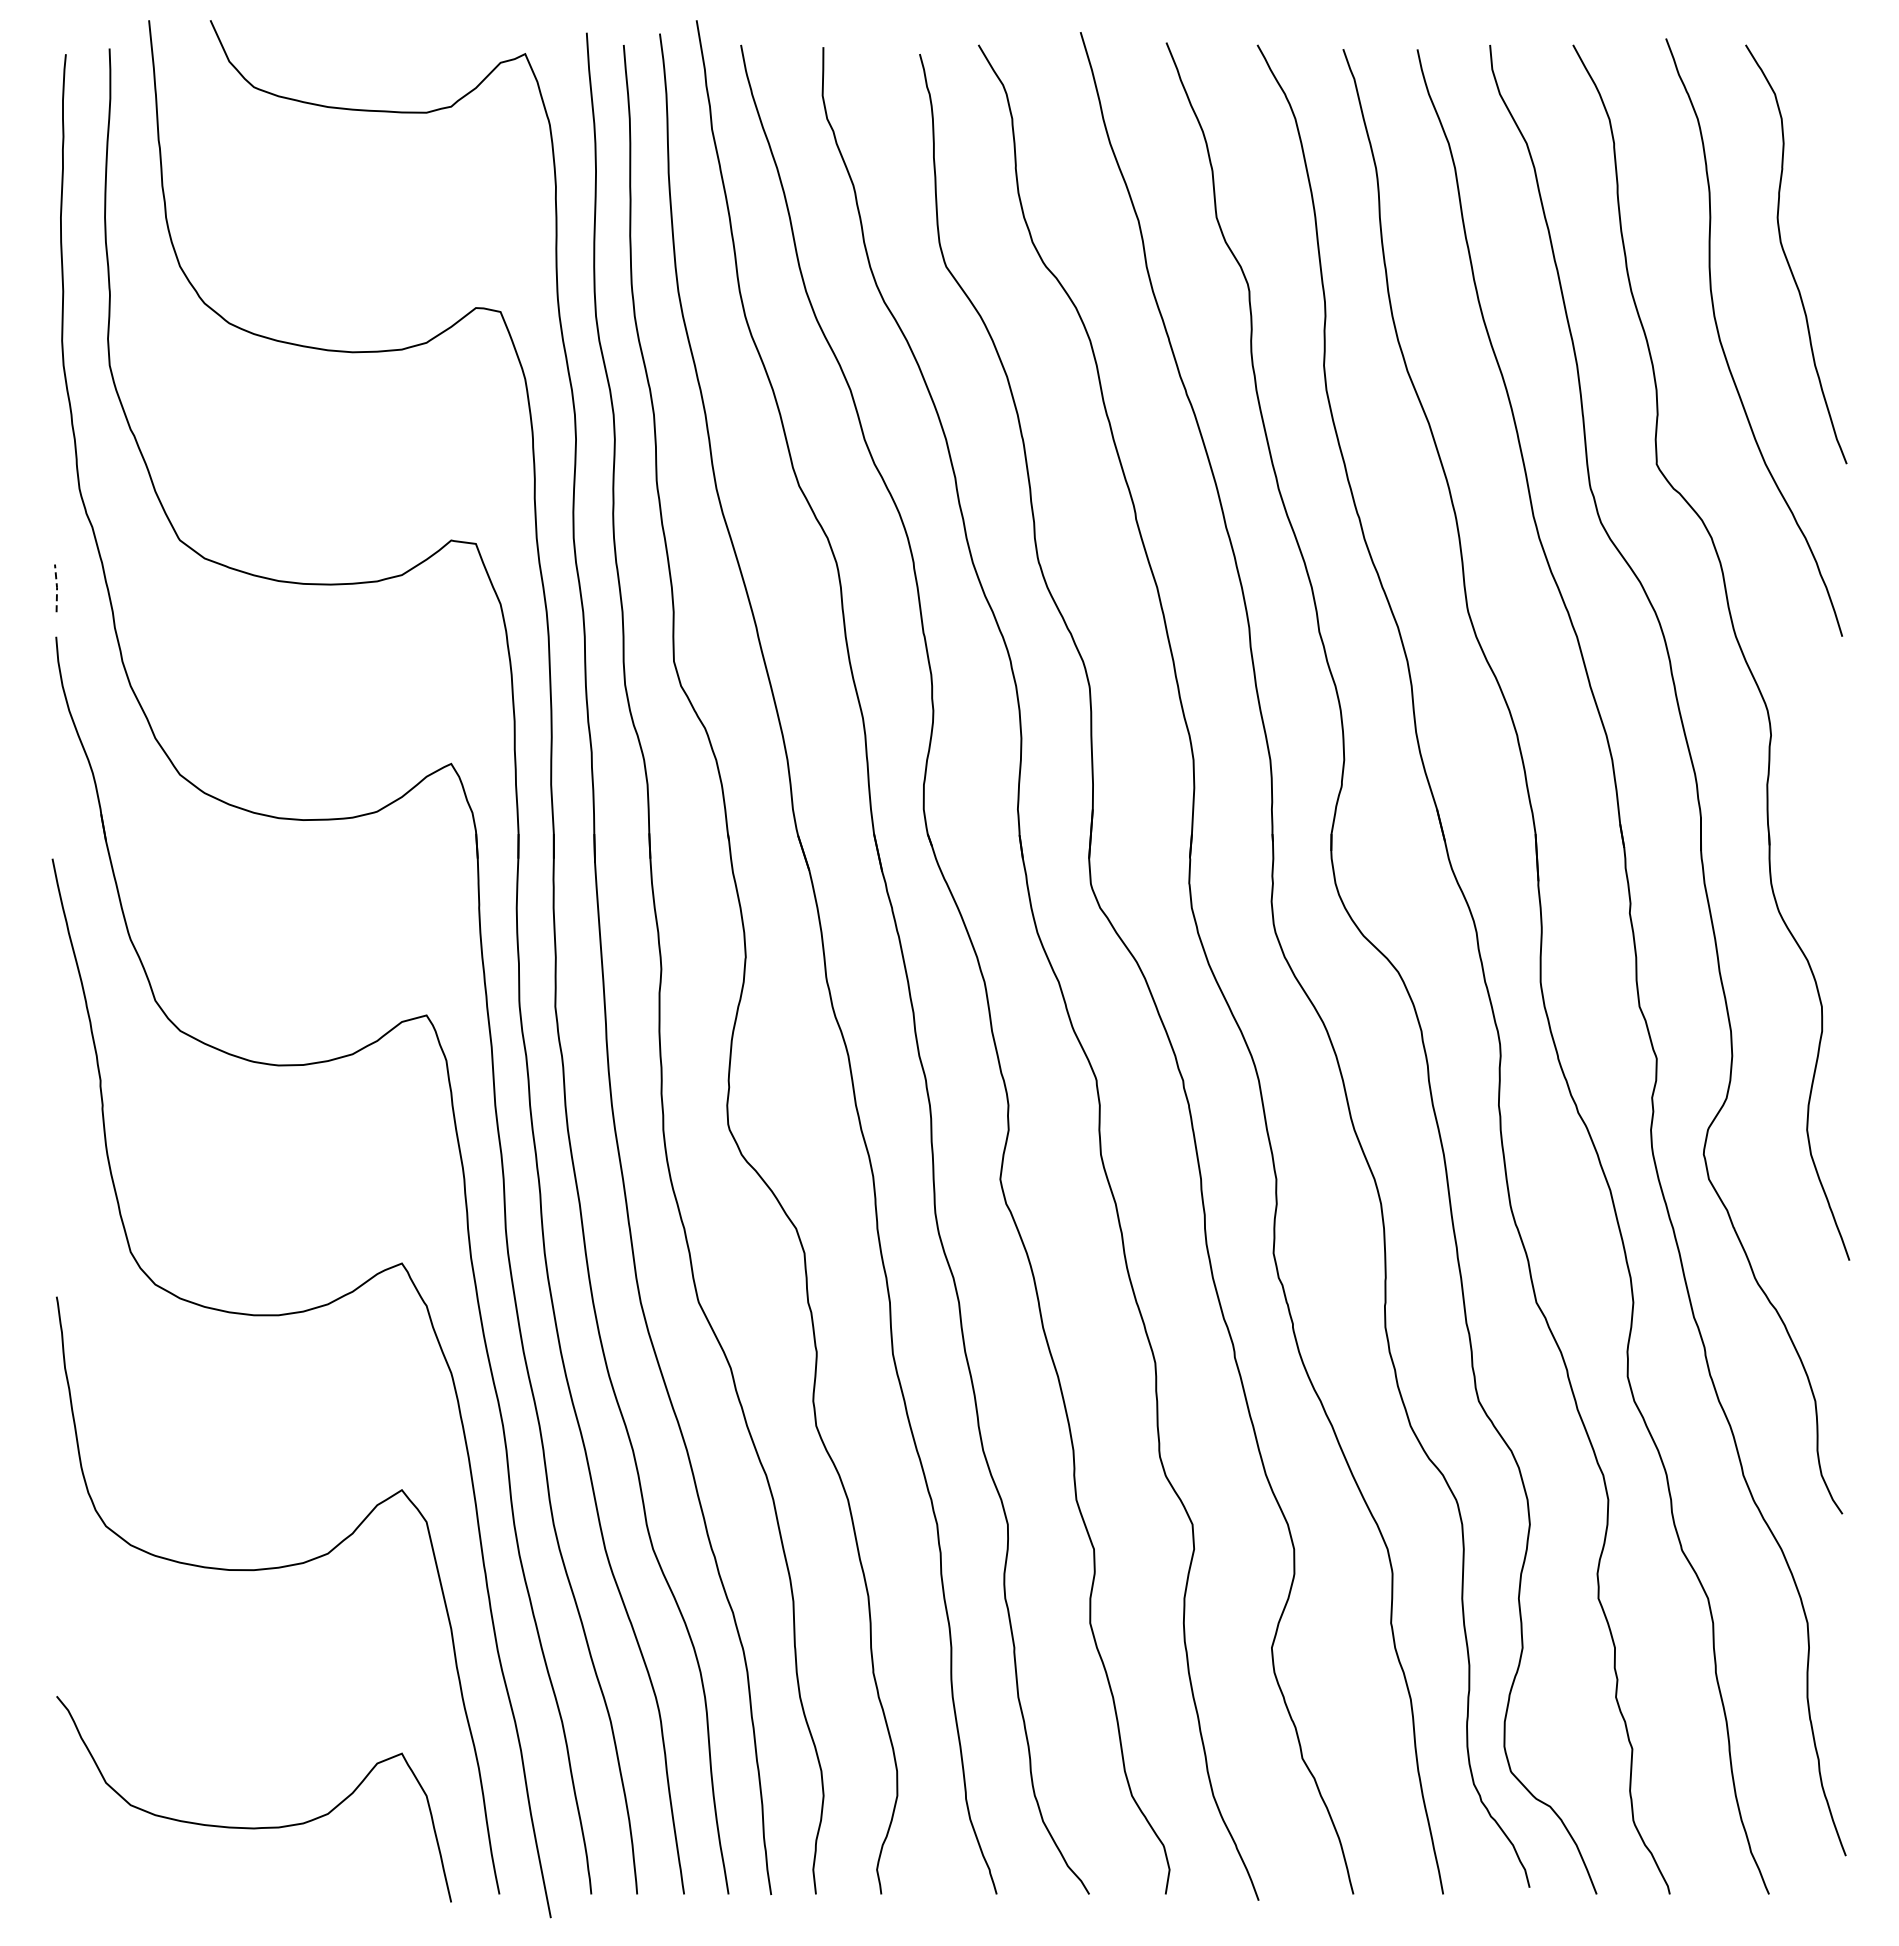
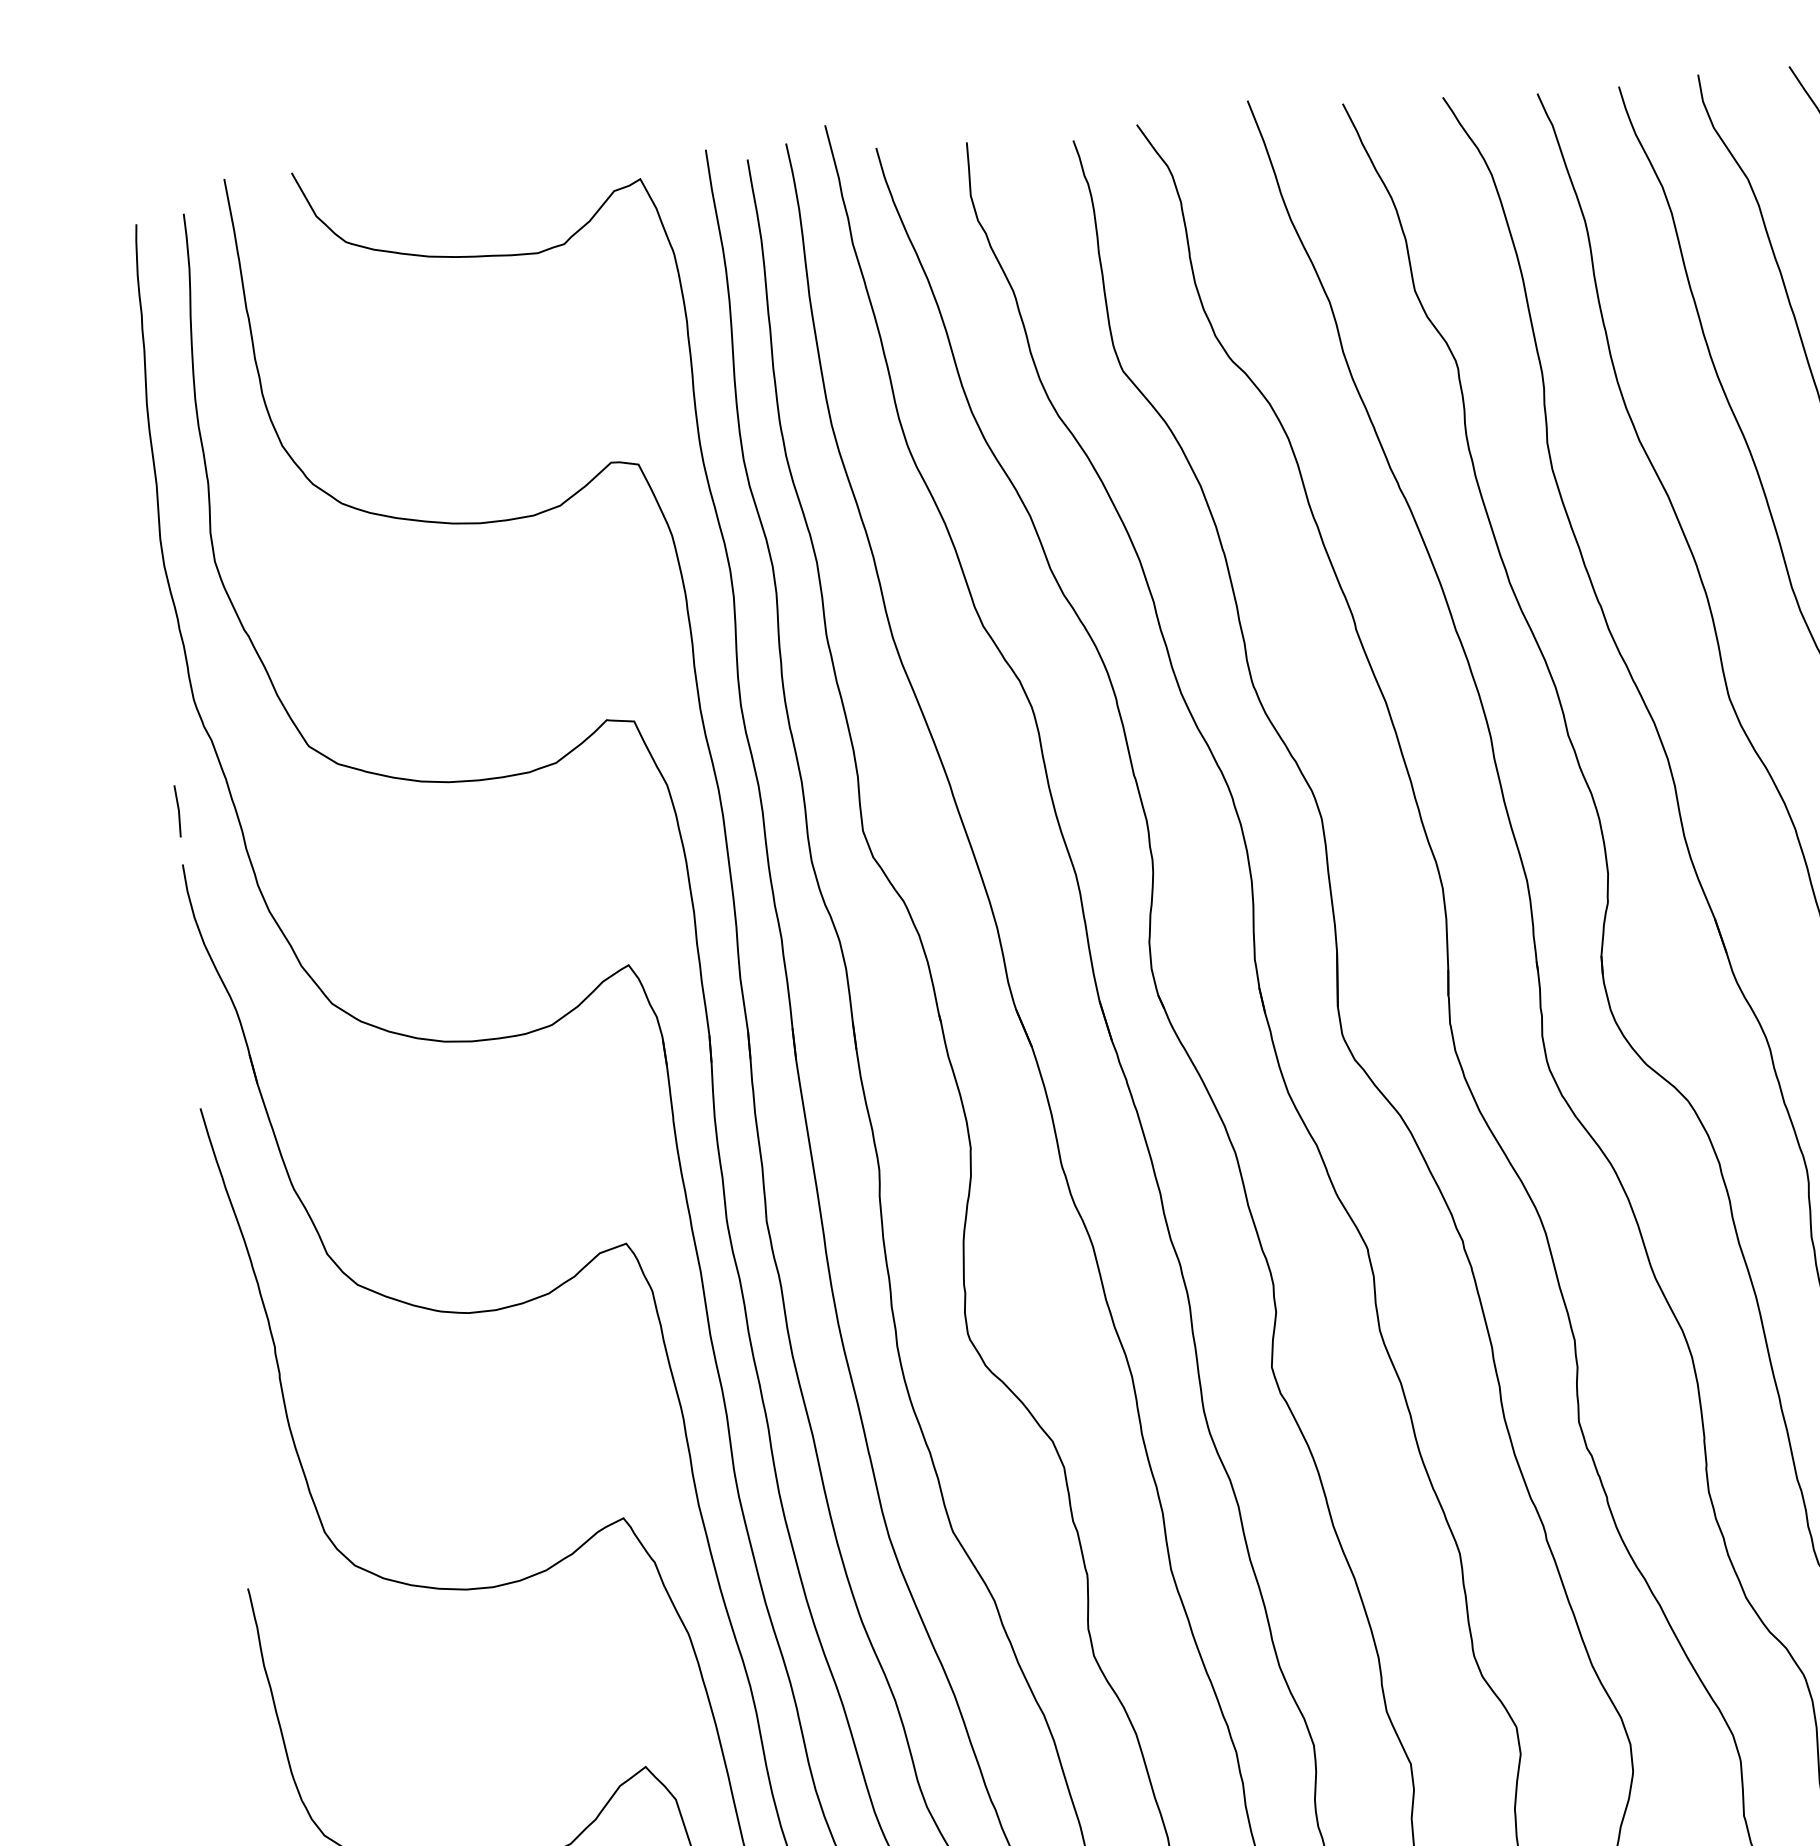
line: (57, 587) -> (179, 810), dashed -> solid

